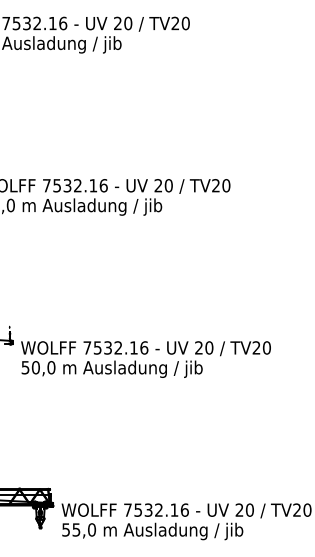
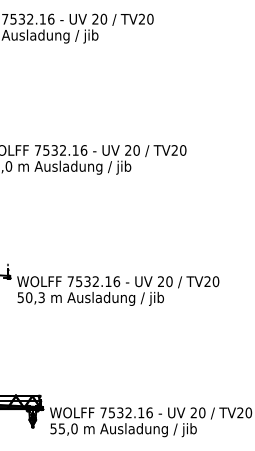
text: (51, 367) -> (41, 297), 50,0 -> 50,3

